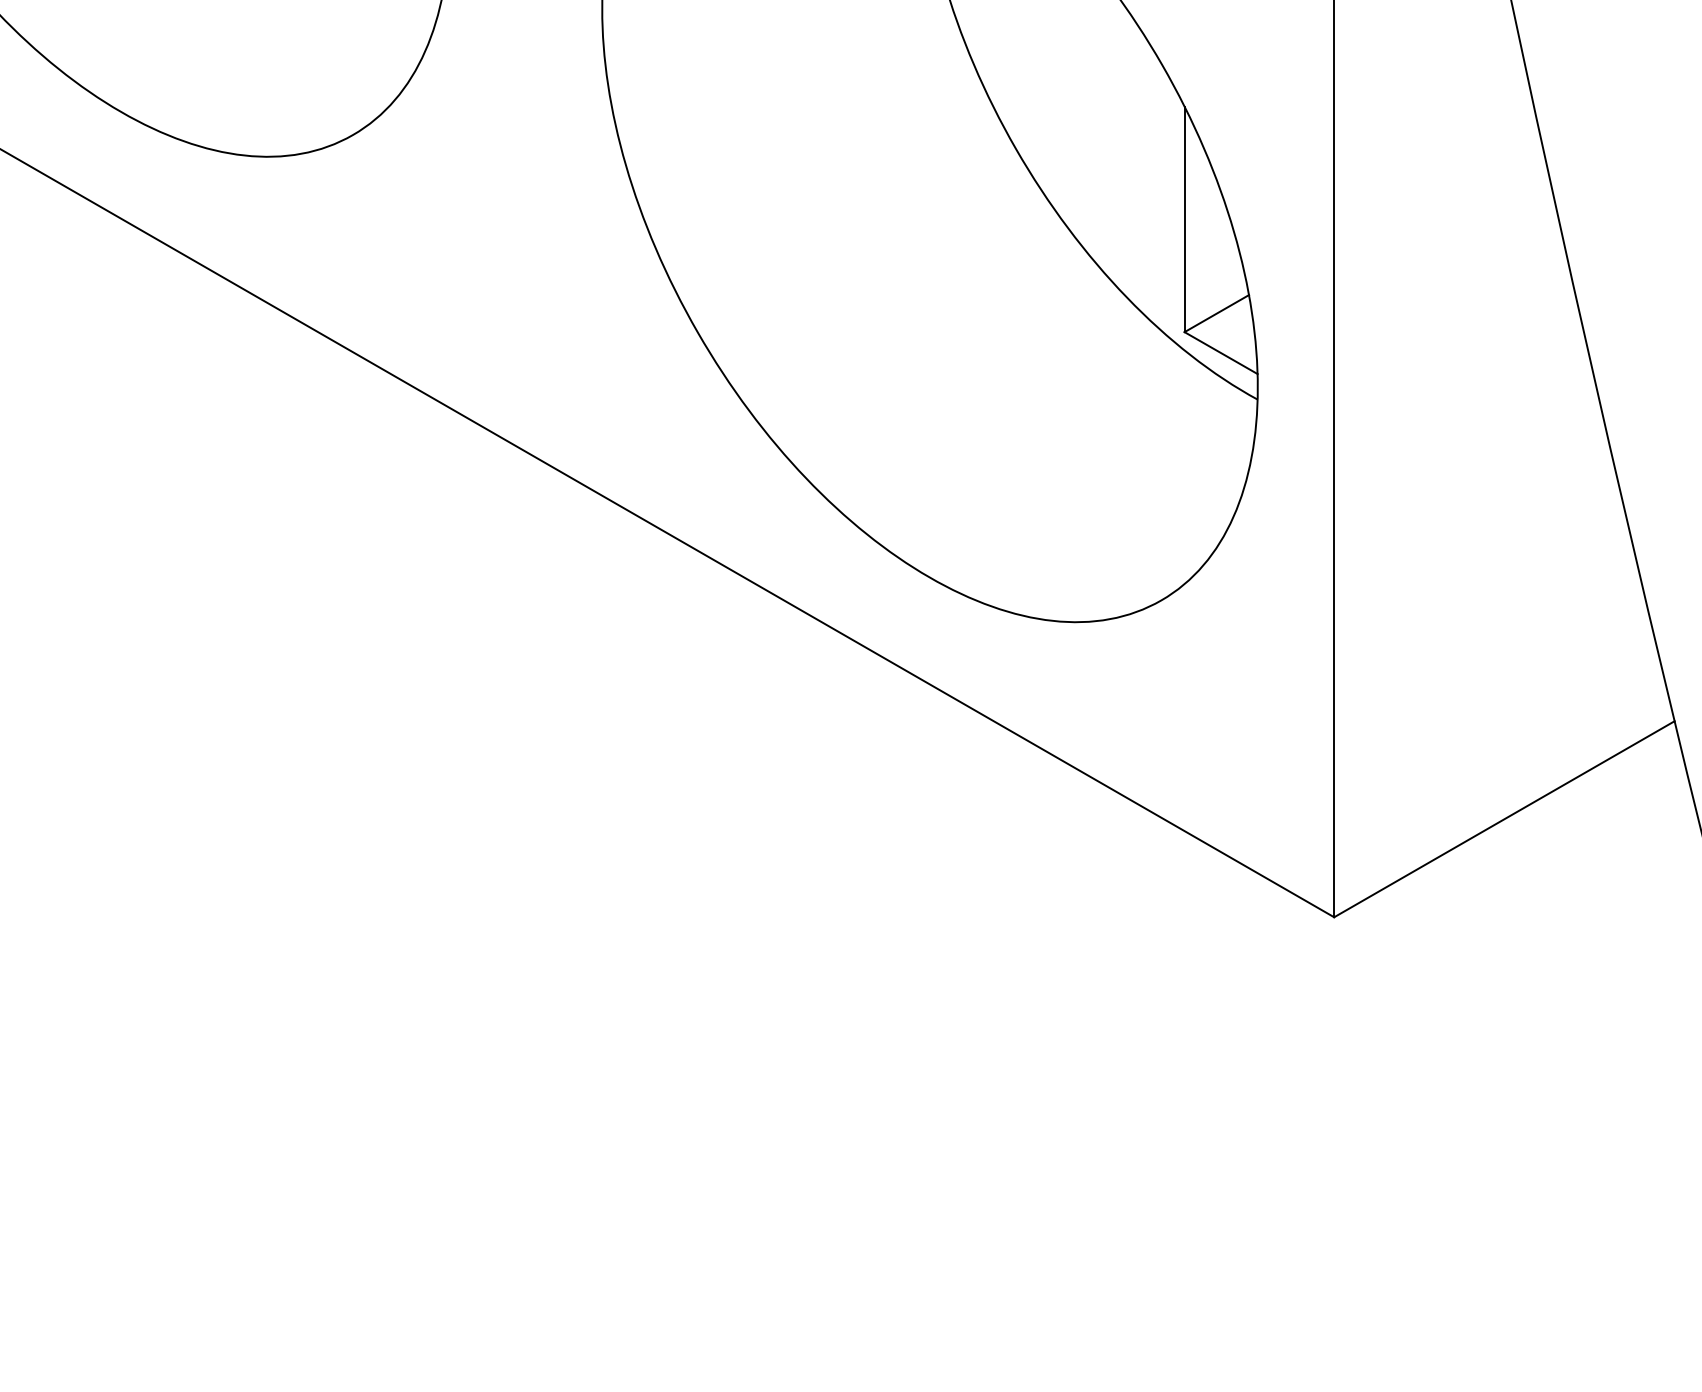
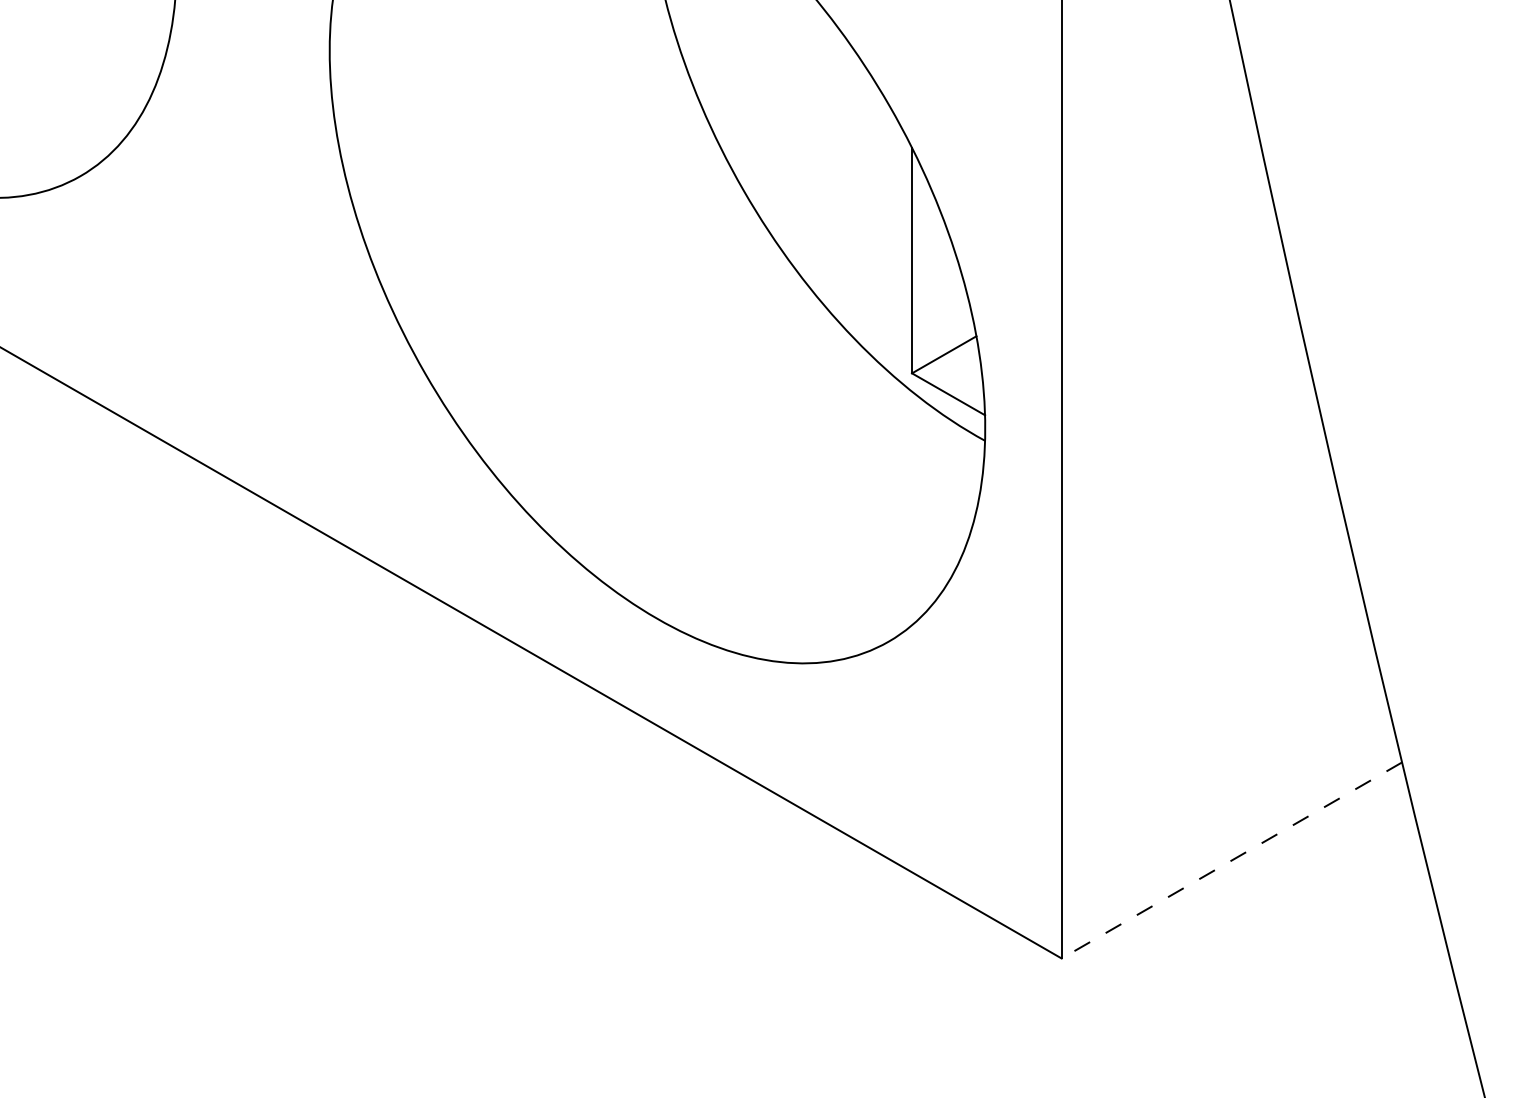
line: (1504, 819) -> (1231, 860), solid -> dashed

